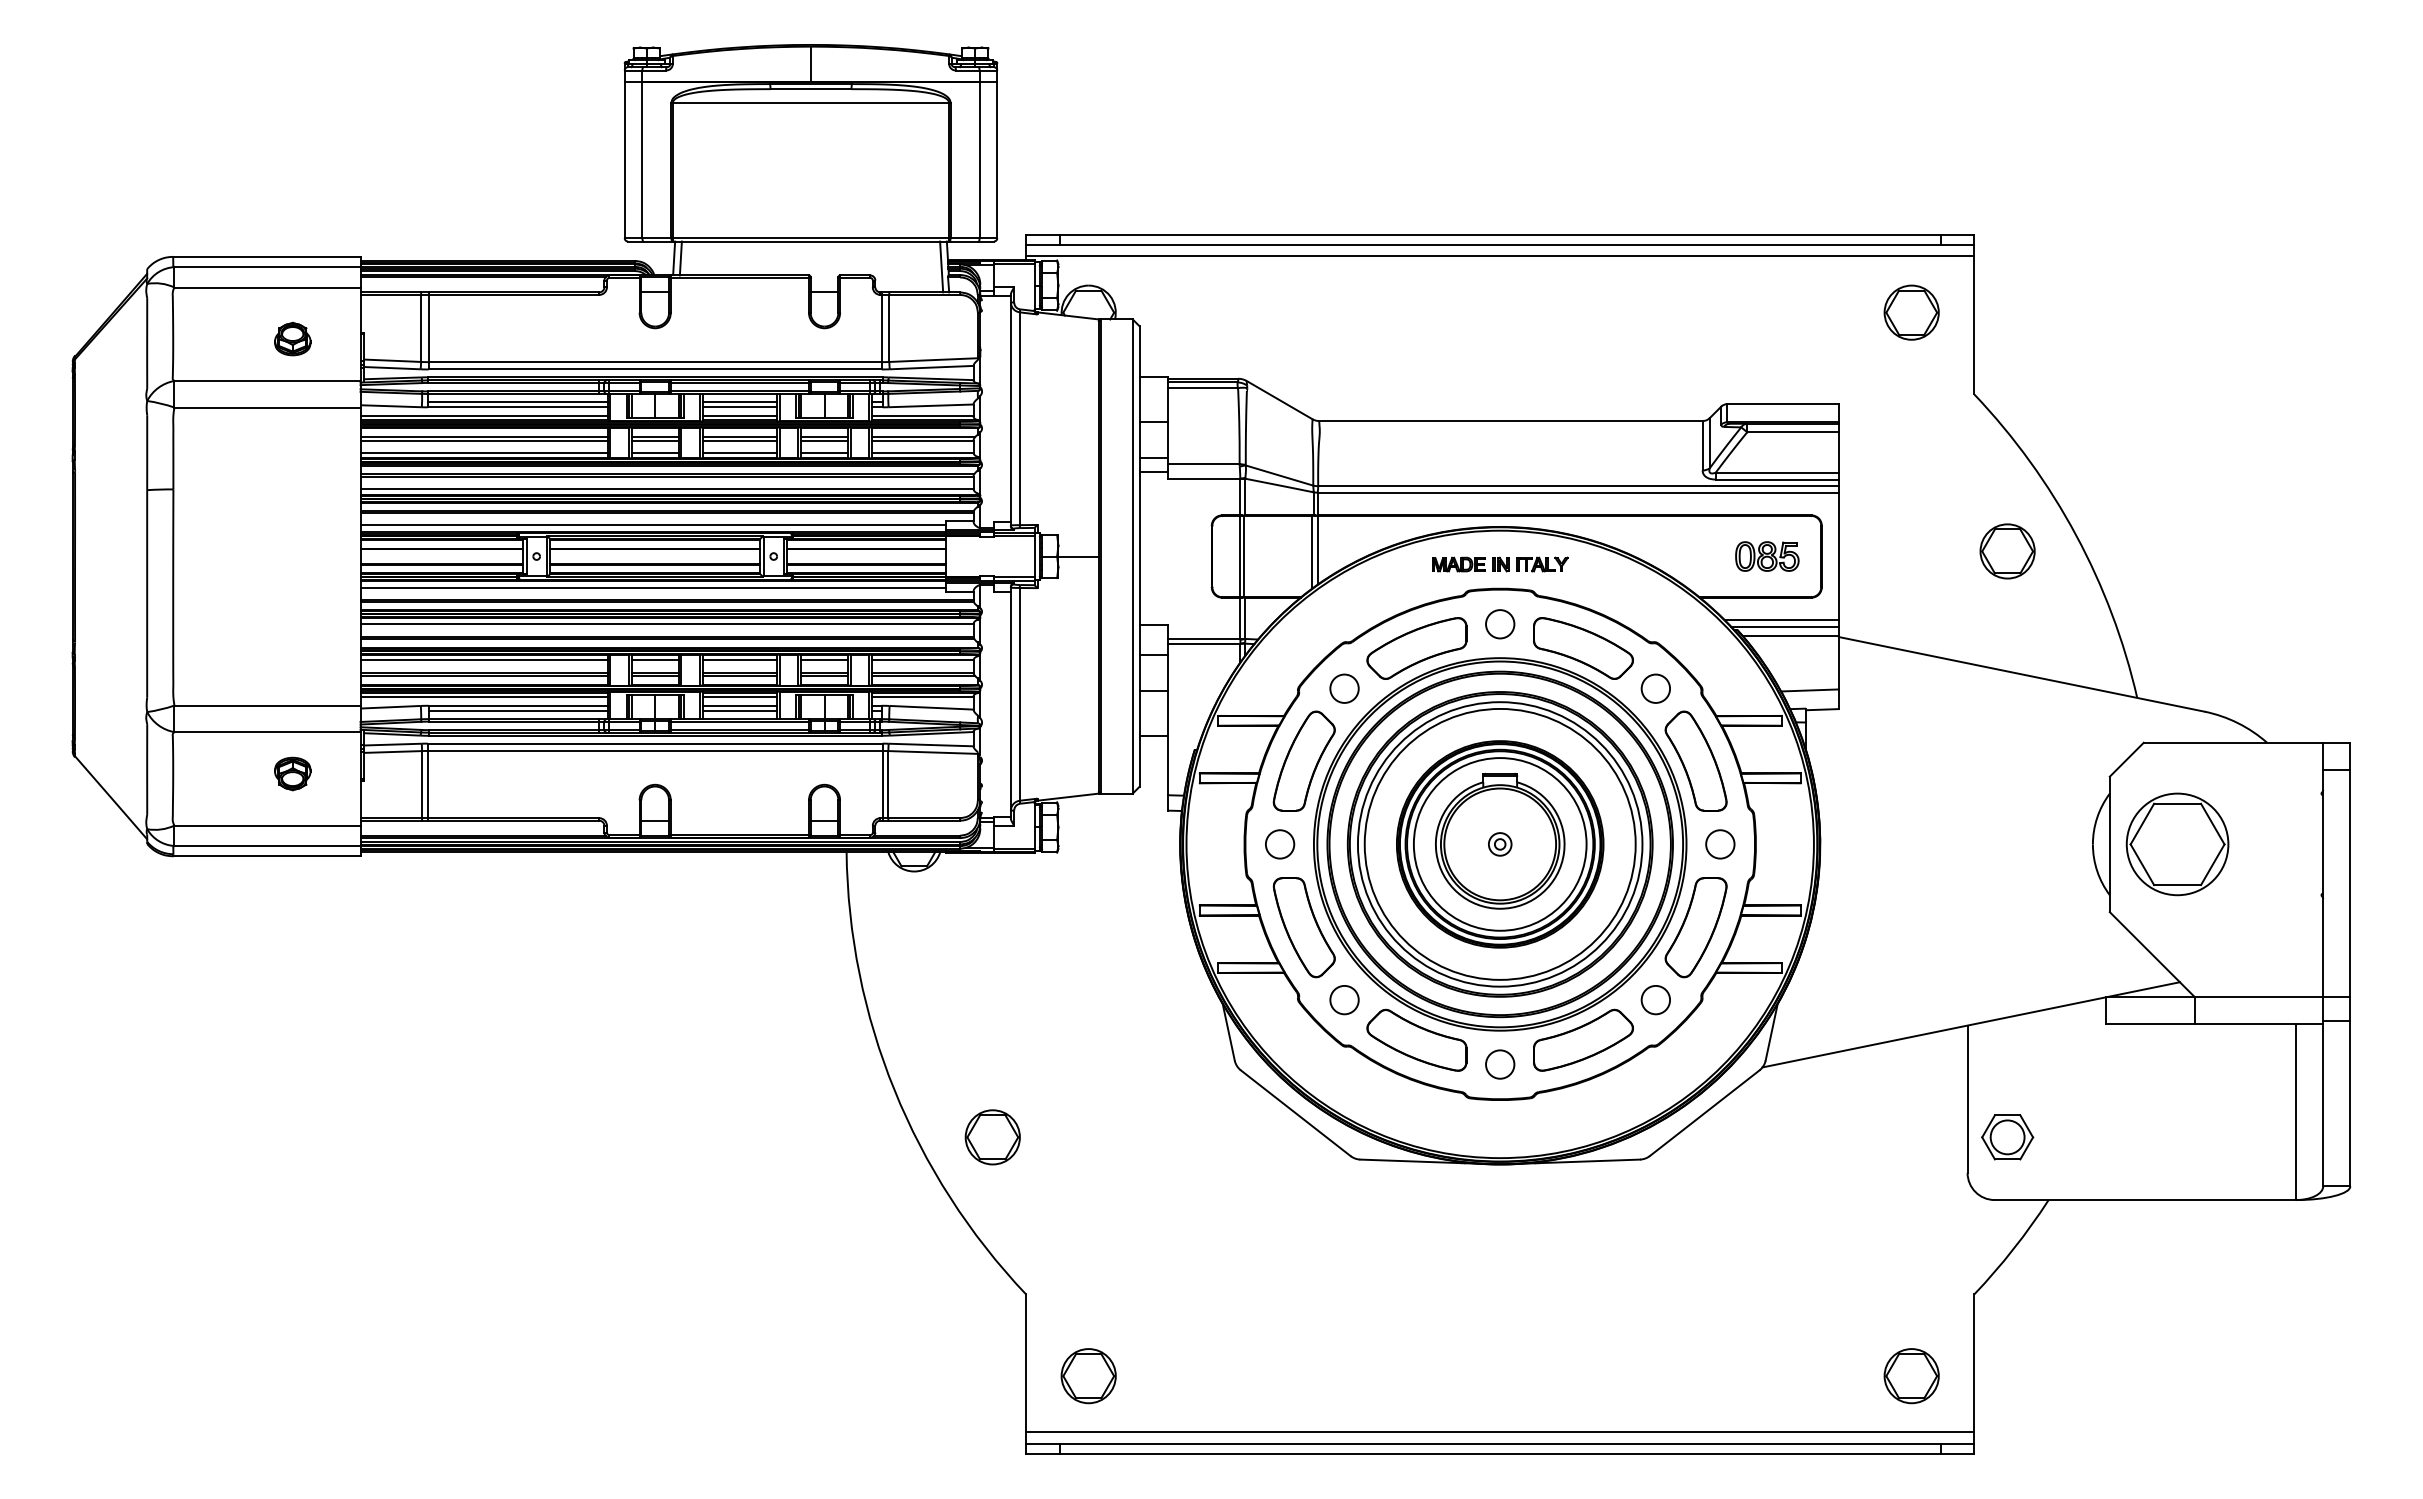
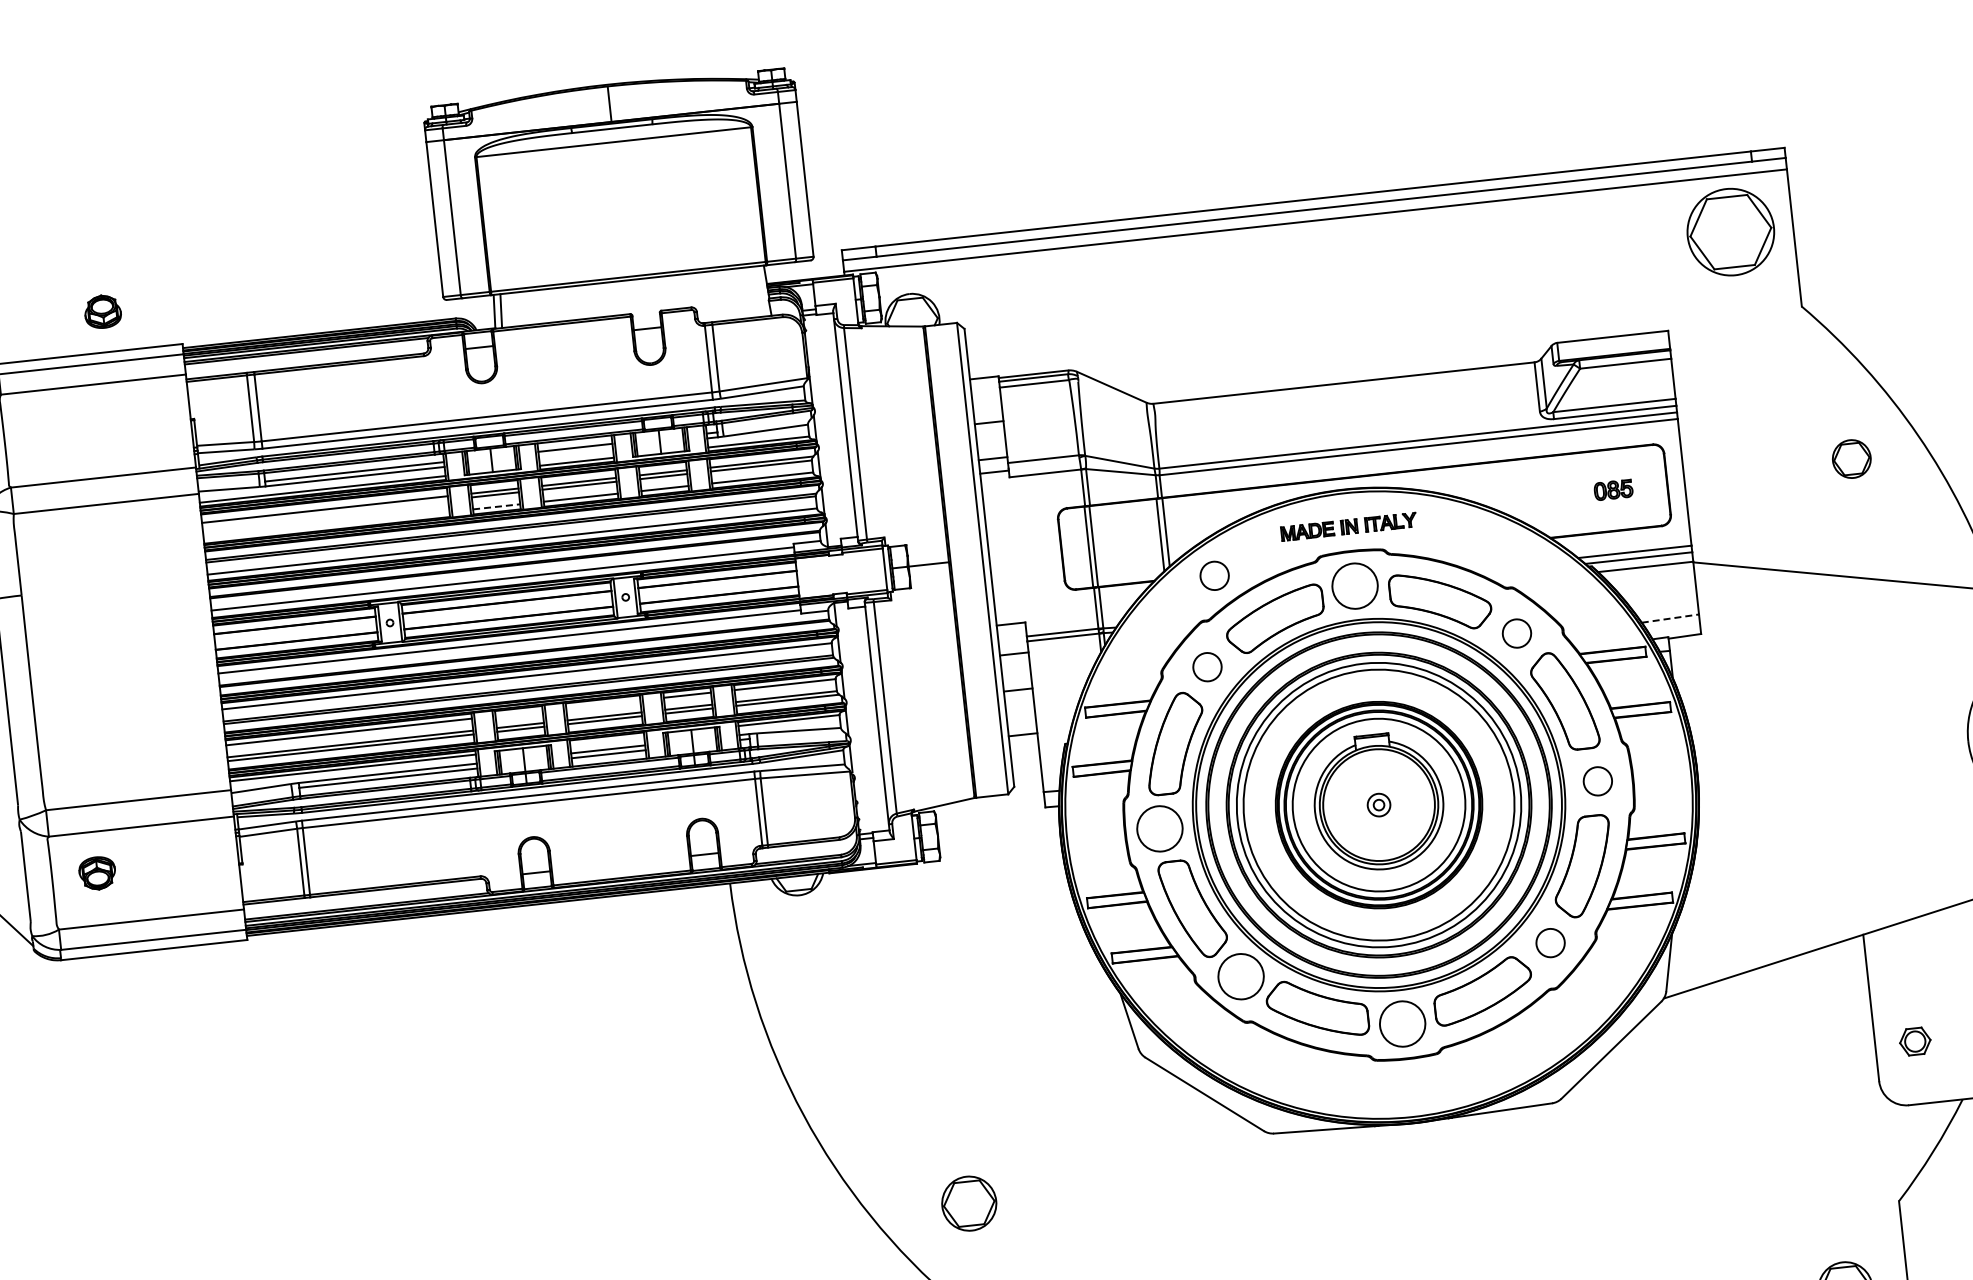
line: (941, 266) -> (761, 290), removed
part: (1911, 312) -> (1730, 231), size x1.6
part: (292, 338) -> (102, 311), moved
line: (739, 407) -> (575, 452), removed
line: (483, 440) -> (324, 513), removed
line: (483, 452) -> (325, 525), removed
line: (655, 452) -> (496, 506), solid -> dashed
part: (2007, 551) -> (1851, 459), size x0.7
part: (1767, 556) -> (1613, 490), size x0.6
circle: (1361, 598) -> (1214, 575), added
circle: (1500, 624) -> (1355, 586), size x1.6
line: (654, 660) -> (518, 713), removed
line: (739, 660) -> (602, 704), removed
line: (1809, 690) -> (1669, 618), solid -> dashed
line: (739, 696) -> (606, 740), removed
part: (292, 773) -> (97, 873), moved
circle: (1280, 844) -> (1160, 828), size x1.6
circle: (1344, 999) -> (1240, 976), size x1.6
circle: (1500, 1064) -> (1403, 1023), size x1.6
part: (992, 1137) -> (968, 1203), moved
part: (2007, 1137) -> (1915, 1041), size x0.6

